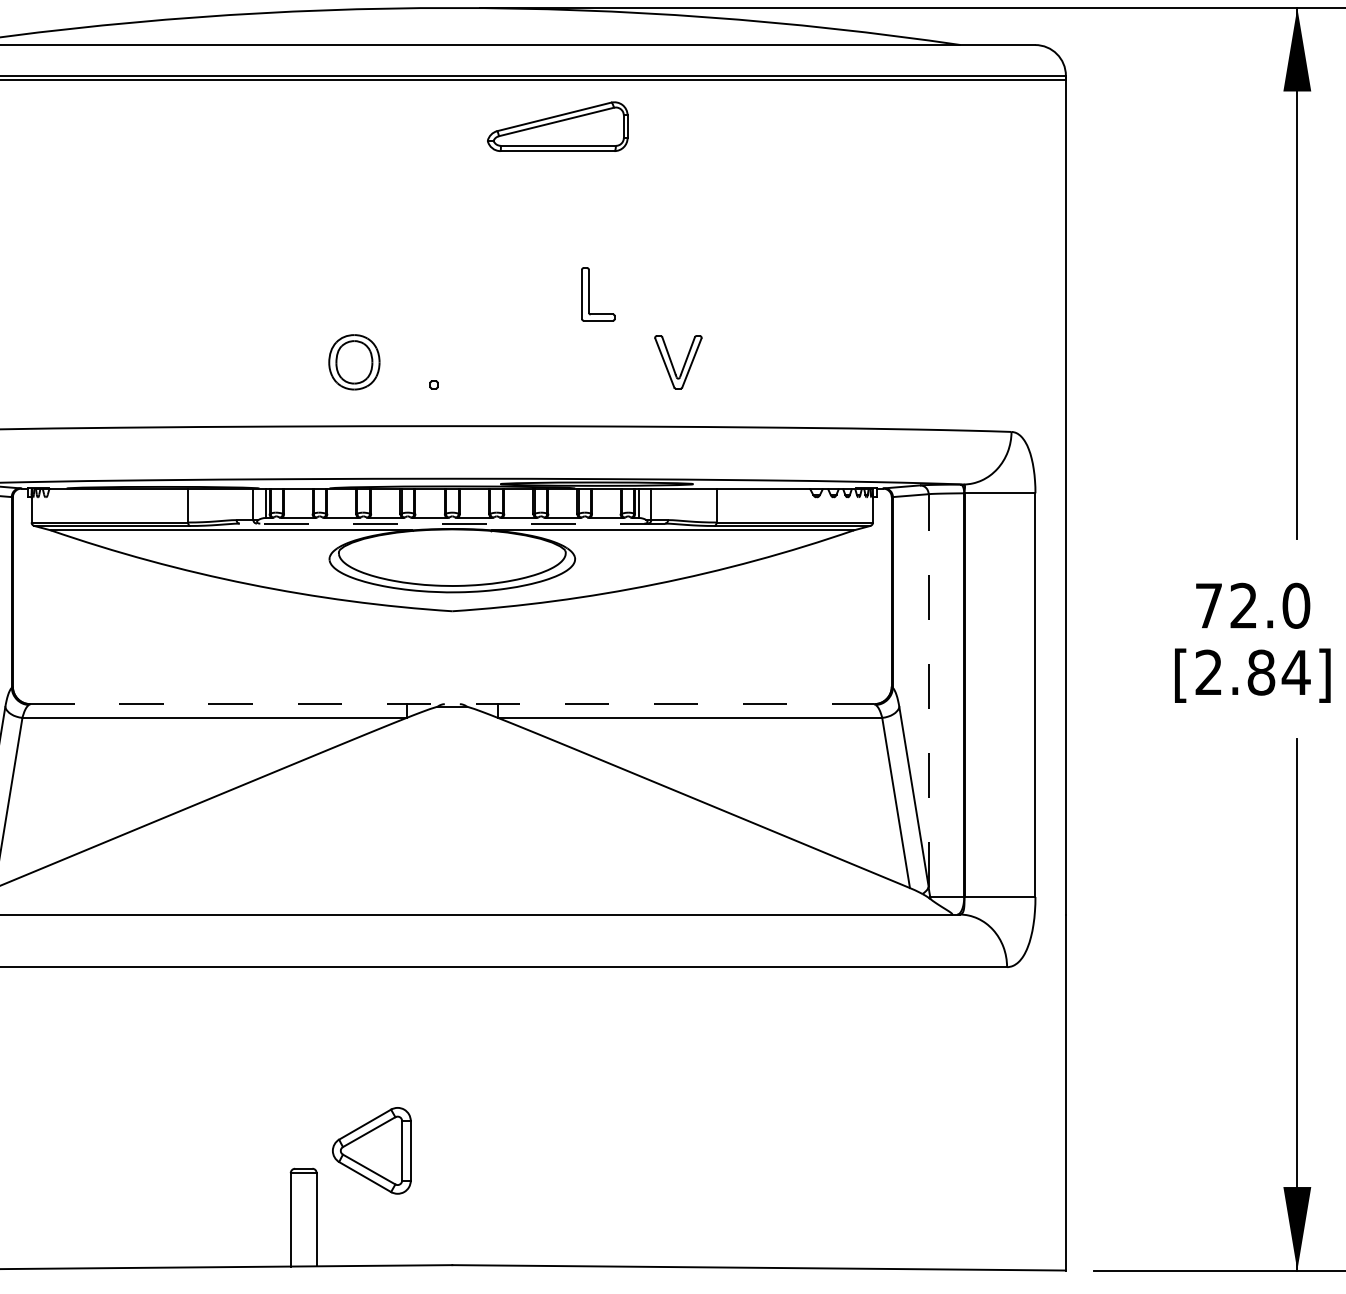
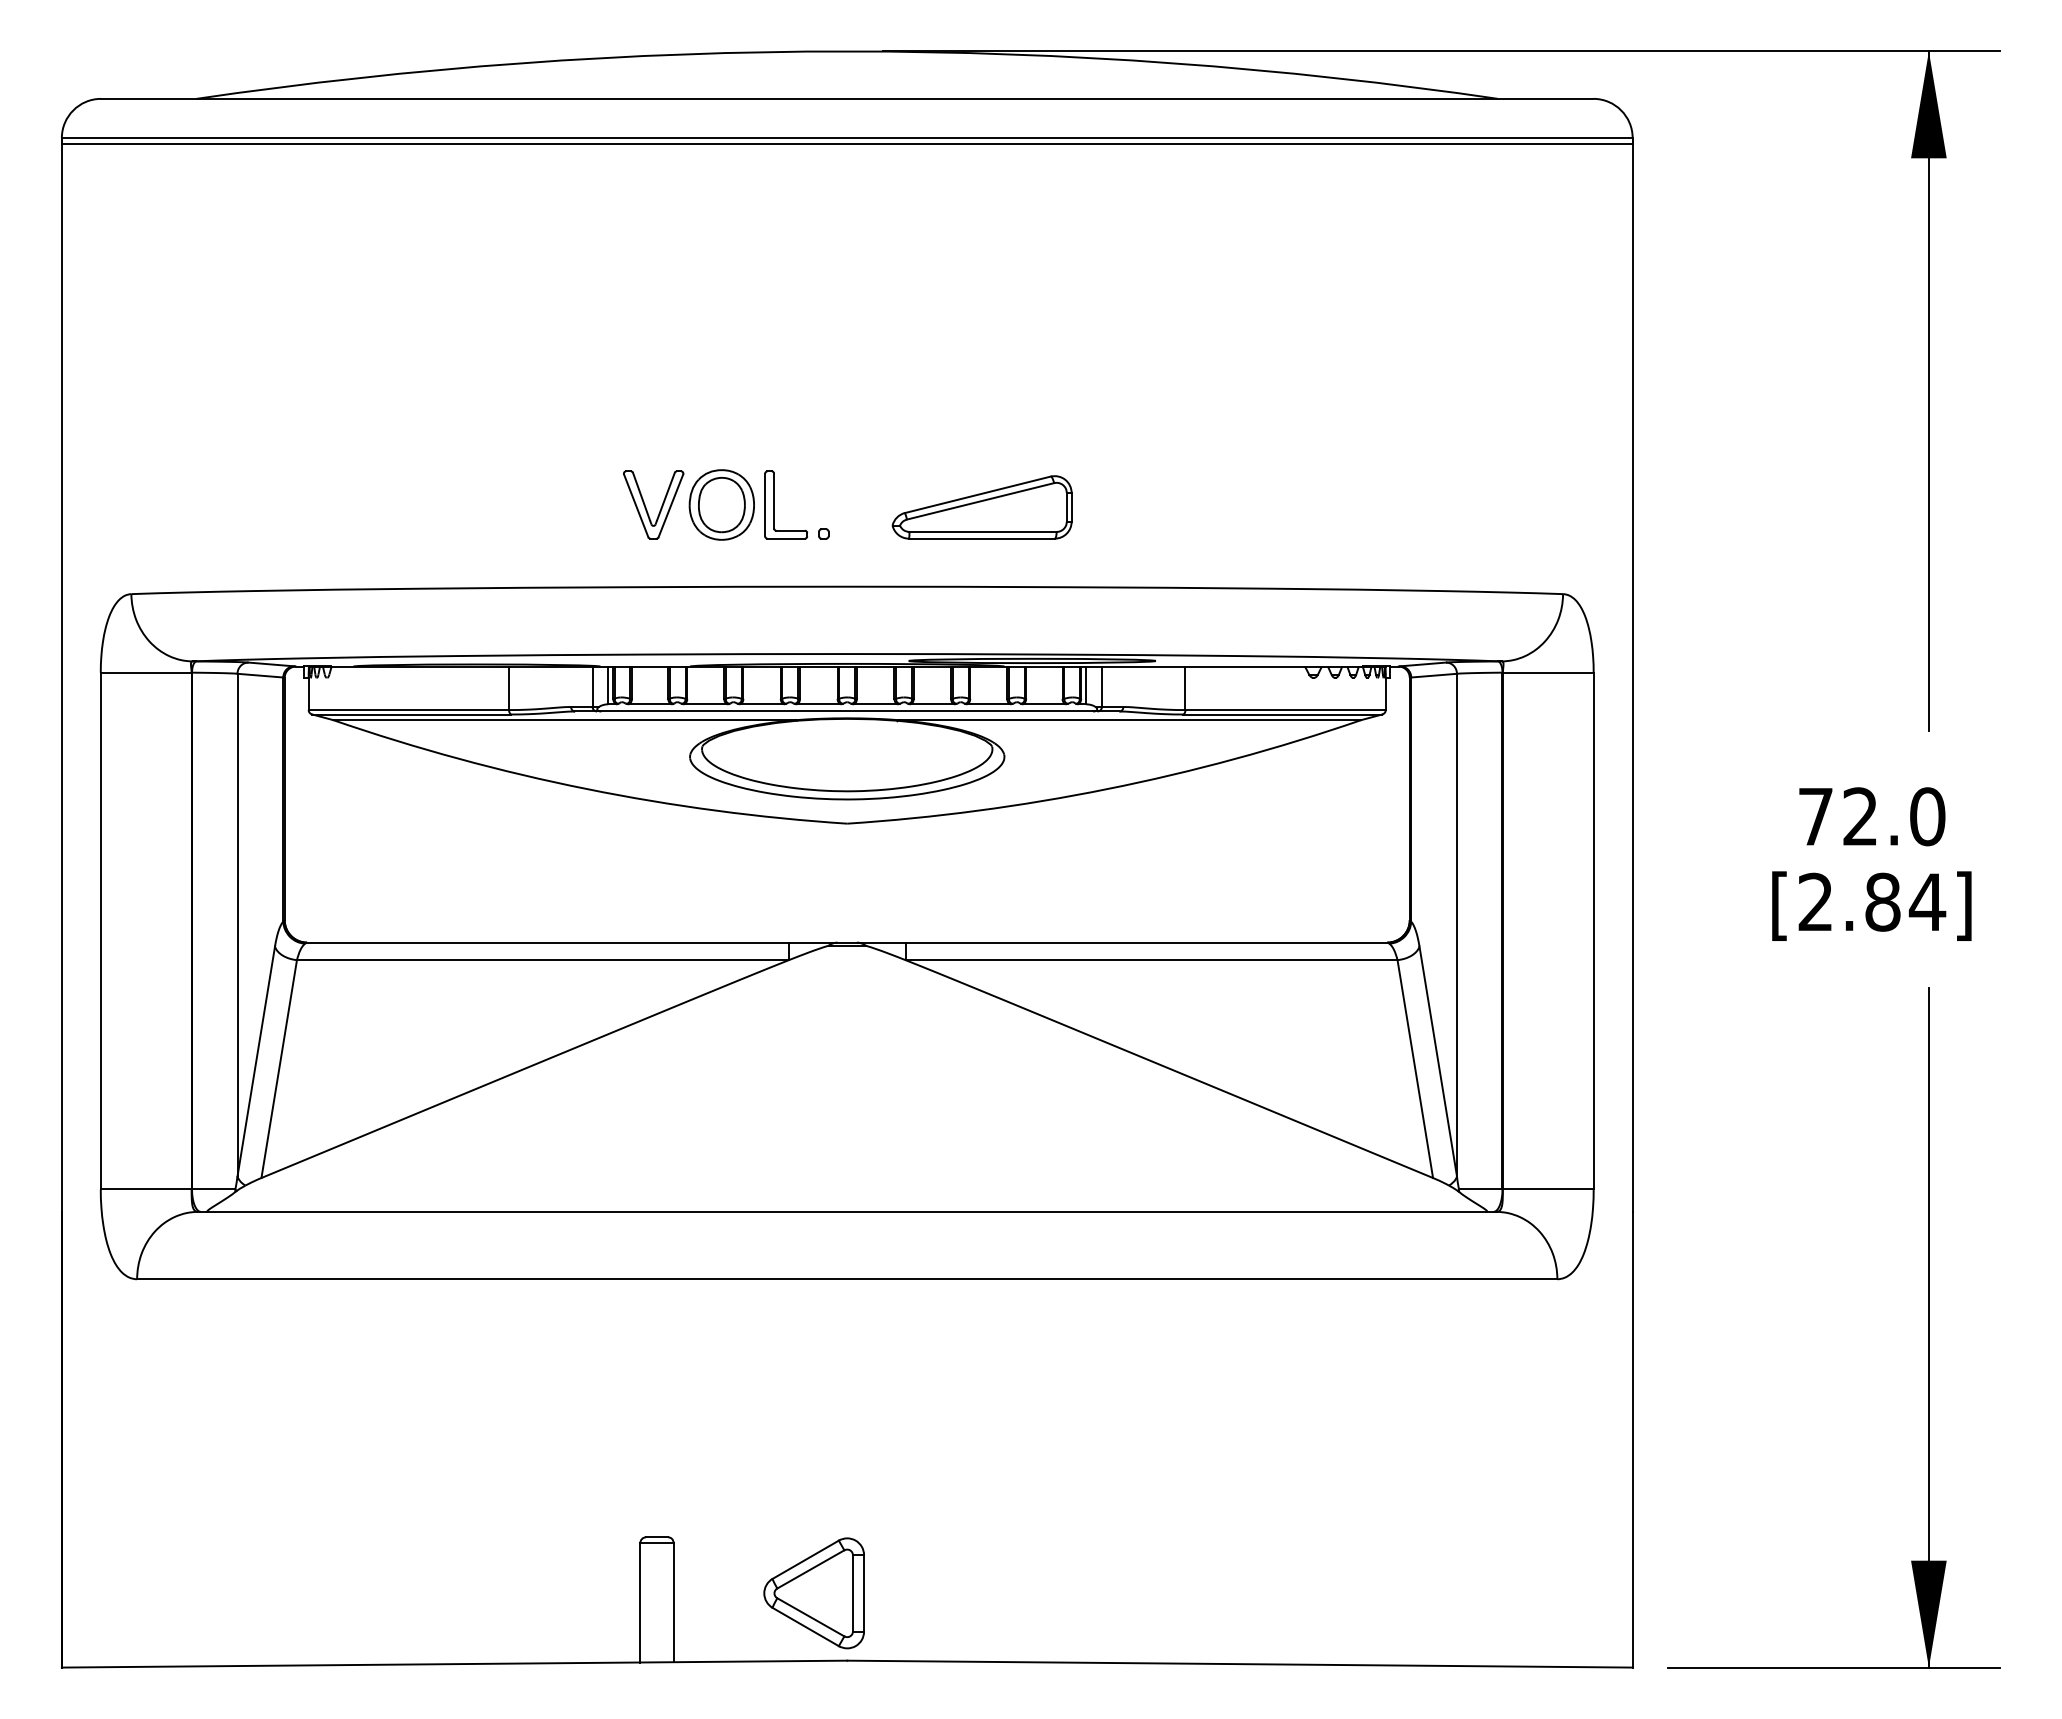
part: (557, 126) -> (981, 507), moved
part: (589, 293) -> (774, 504), moved
part: (672, 364) -> (646, 507), moved
line: (451, 523) -> (846, 711), dashed -> solid
line: (929, 690) -> (1457, 924), dashed -> solid
line: (452, 704) -> (847, 942), dashed -> solid
part: (371, 1150) -> (813, 1593), moved

